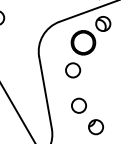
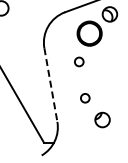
circle: (73, 69) -> (79, 61), size x0.6
line: (45, 93) -> (50, 85), solid -> dashed
circle: (79, 106) -> (85, 98), size x0.6

